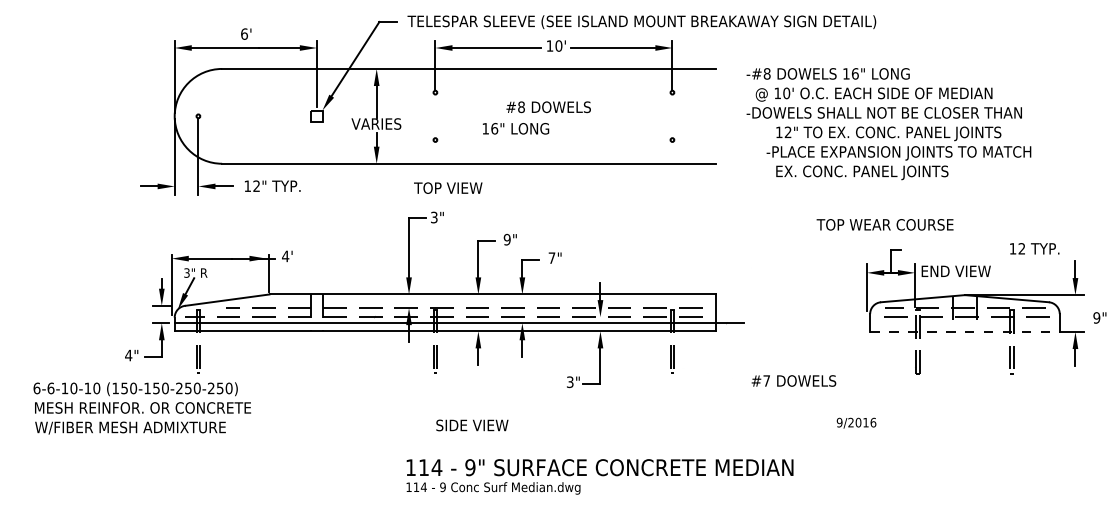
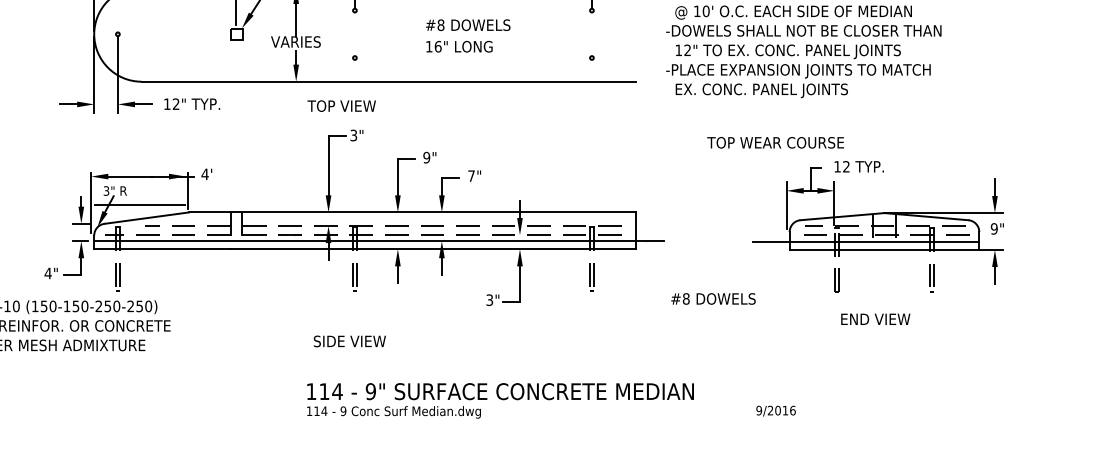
text: (515, 128) -> (459, 46), moved
text: (898, 153) -> (798, 71), moved
text: (448, 187) -> (342, 105), moved
text: (884, 224) -> (775, 142), moved
text: (1034, 248) -> (859, 166), moved
text: (955, 270) -> (875, 318), moved
line: (220, 287) -> (140, 205), added
text: (1099, 317) -> (997, 228), moved
line: (946, 323) -> (866, 241), added
line: (964, 331) -> (884, 249), dashed -> solid
text: (766, 380) -> (686, 298), #7 -> #8
text: (856, 422) -> (776, 410), moved
text: (472, 425) -> (350, 341), moved
text: (599, 476) -> (500, 400), moved

